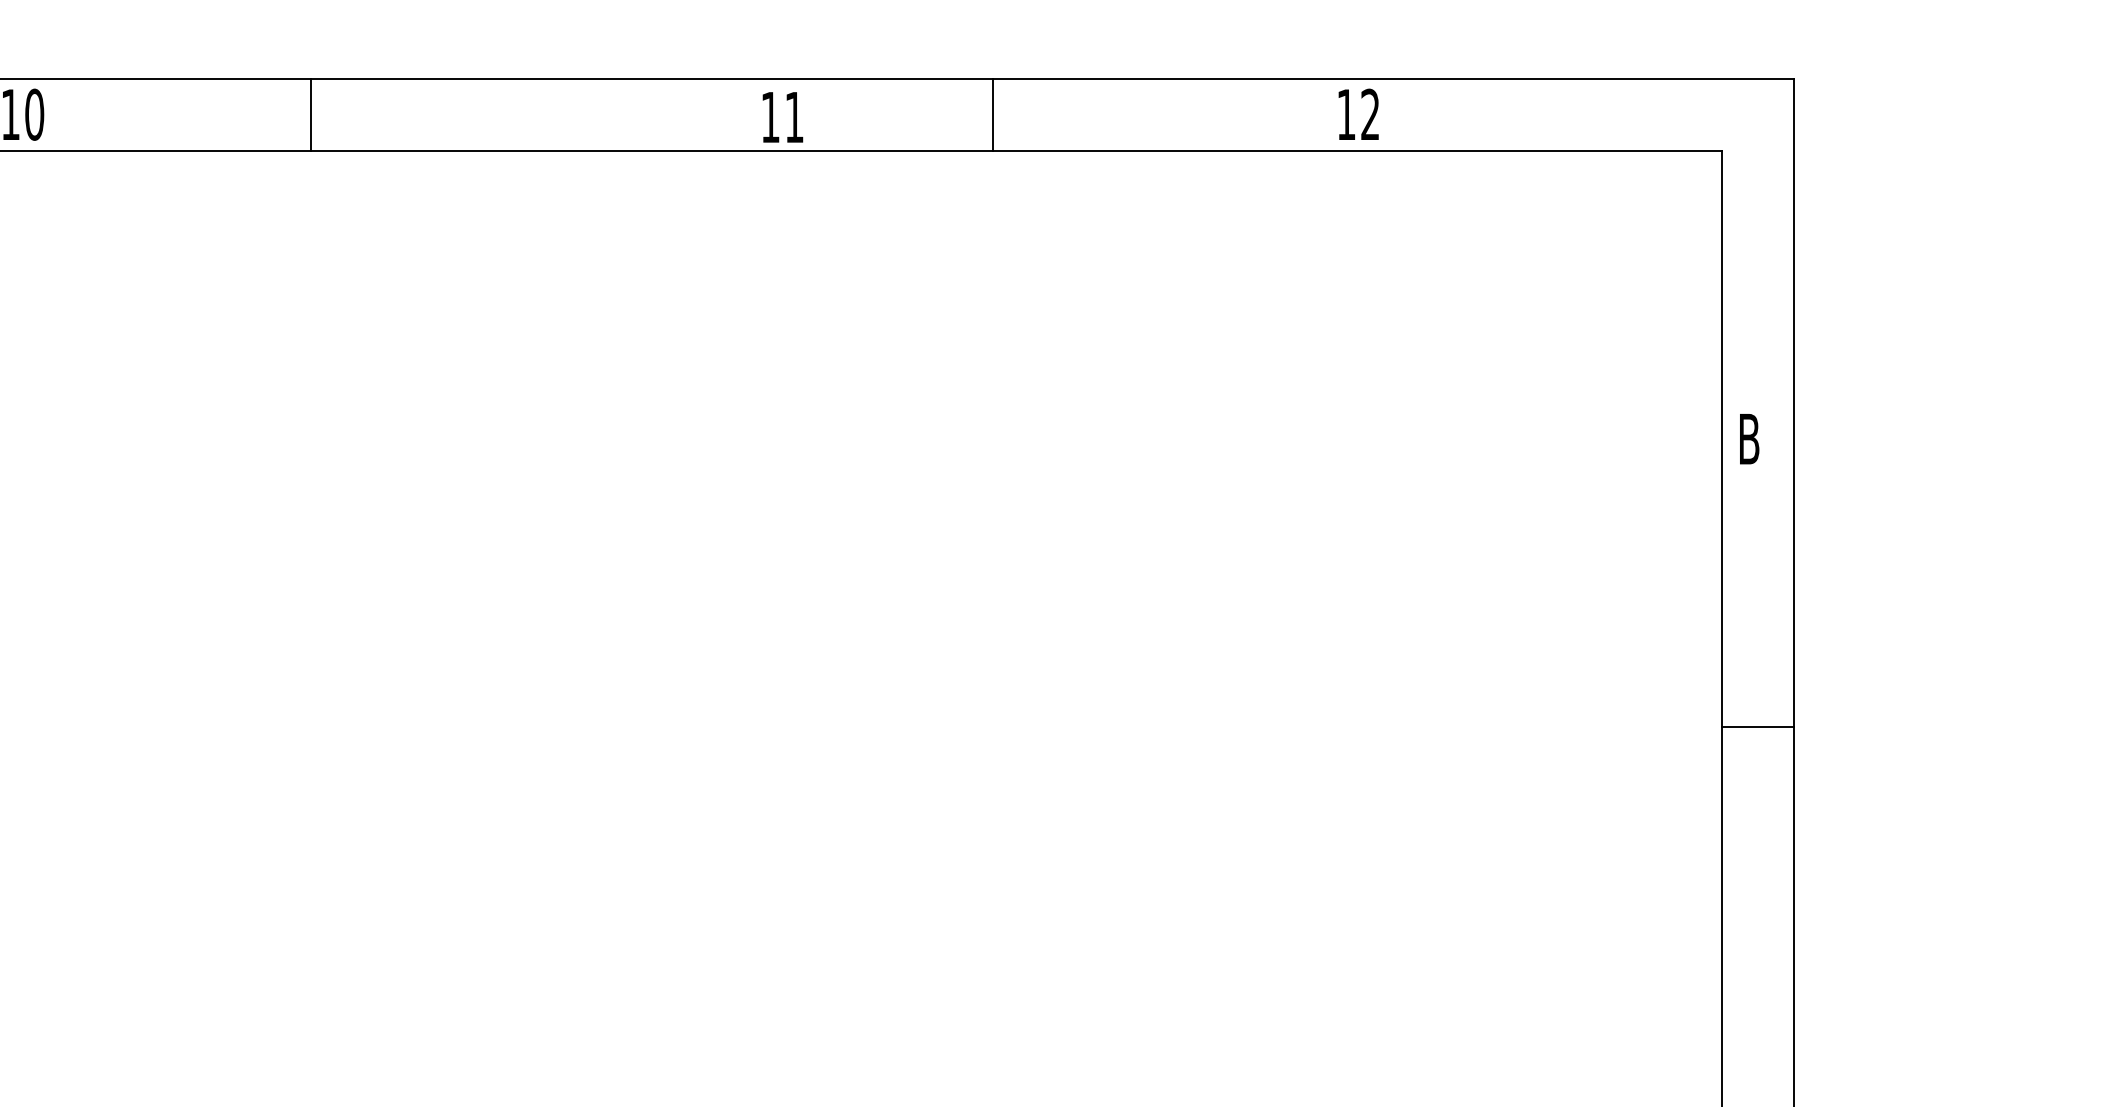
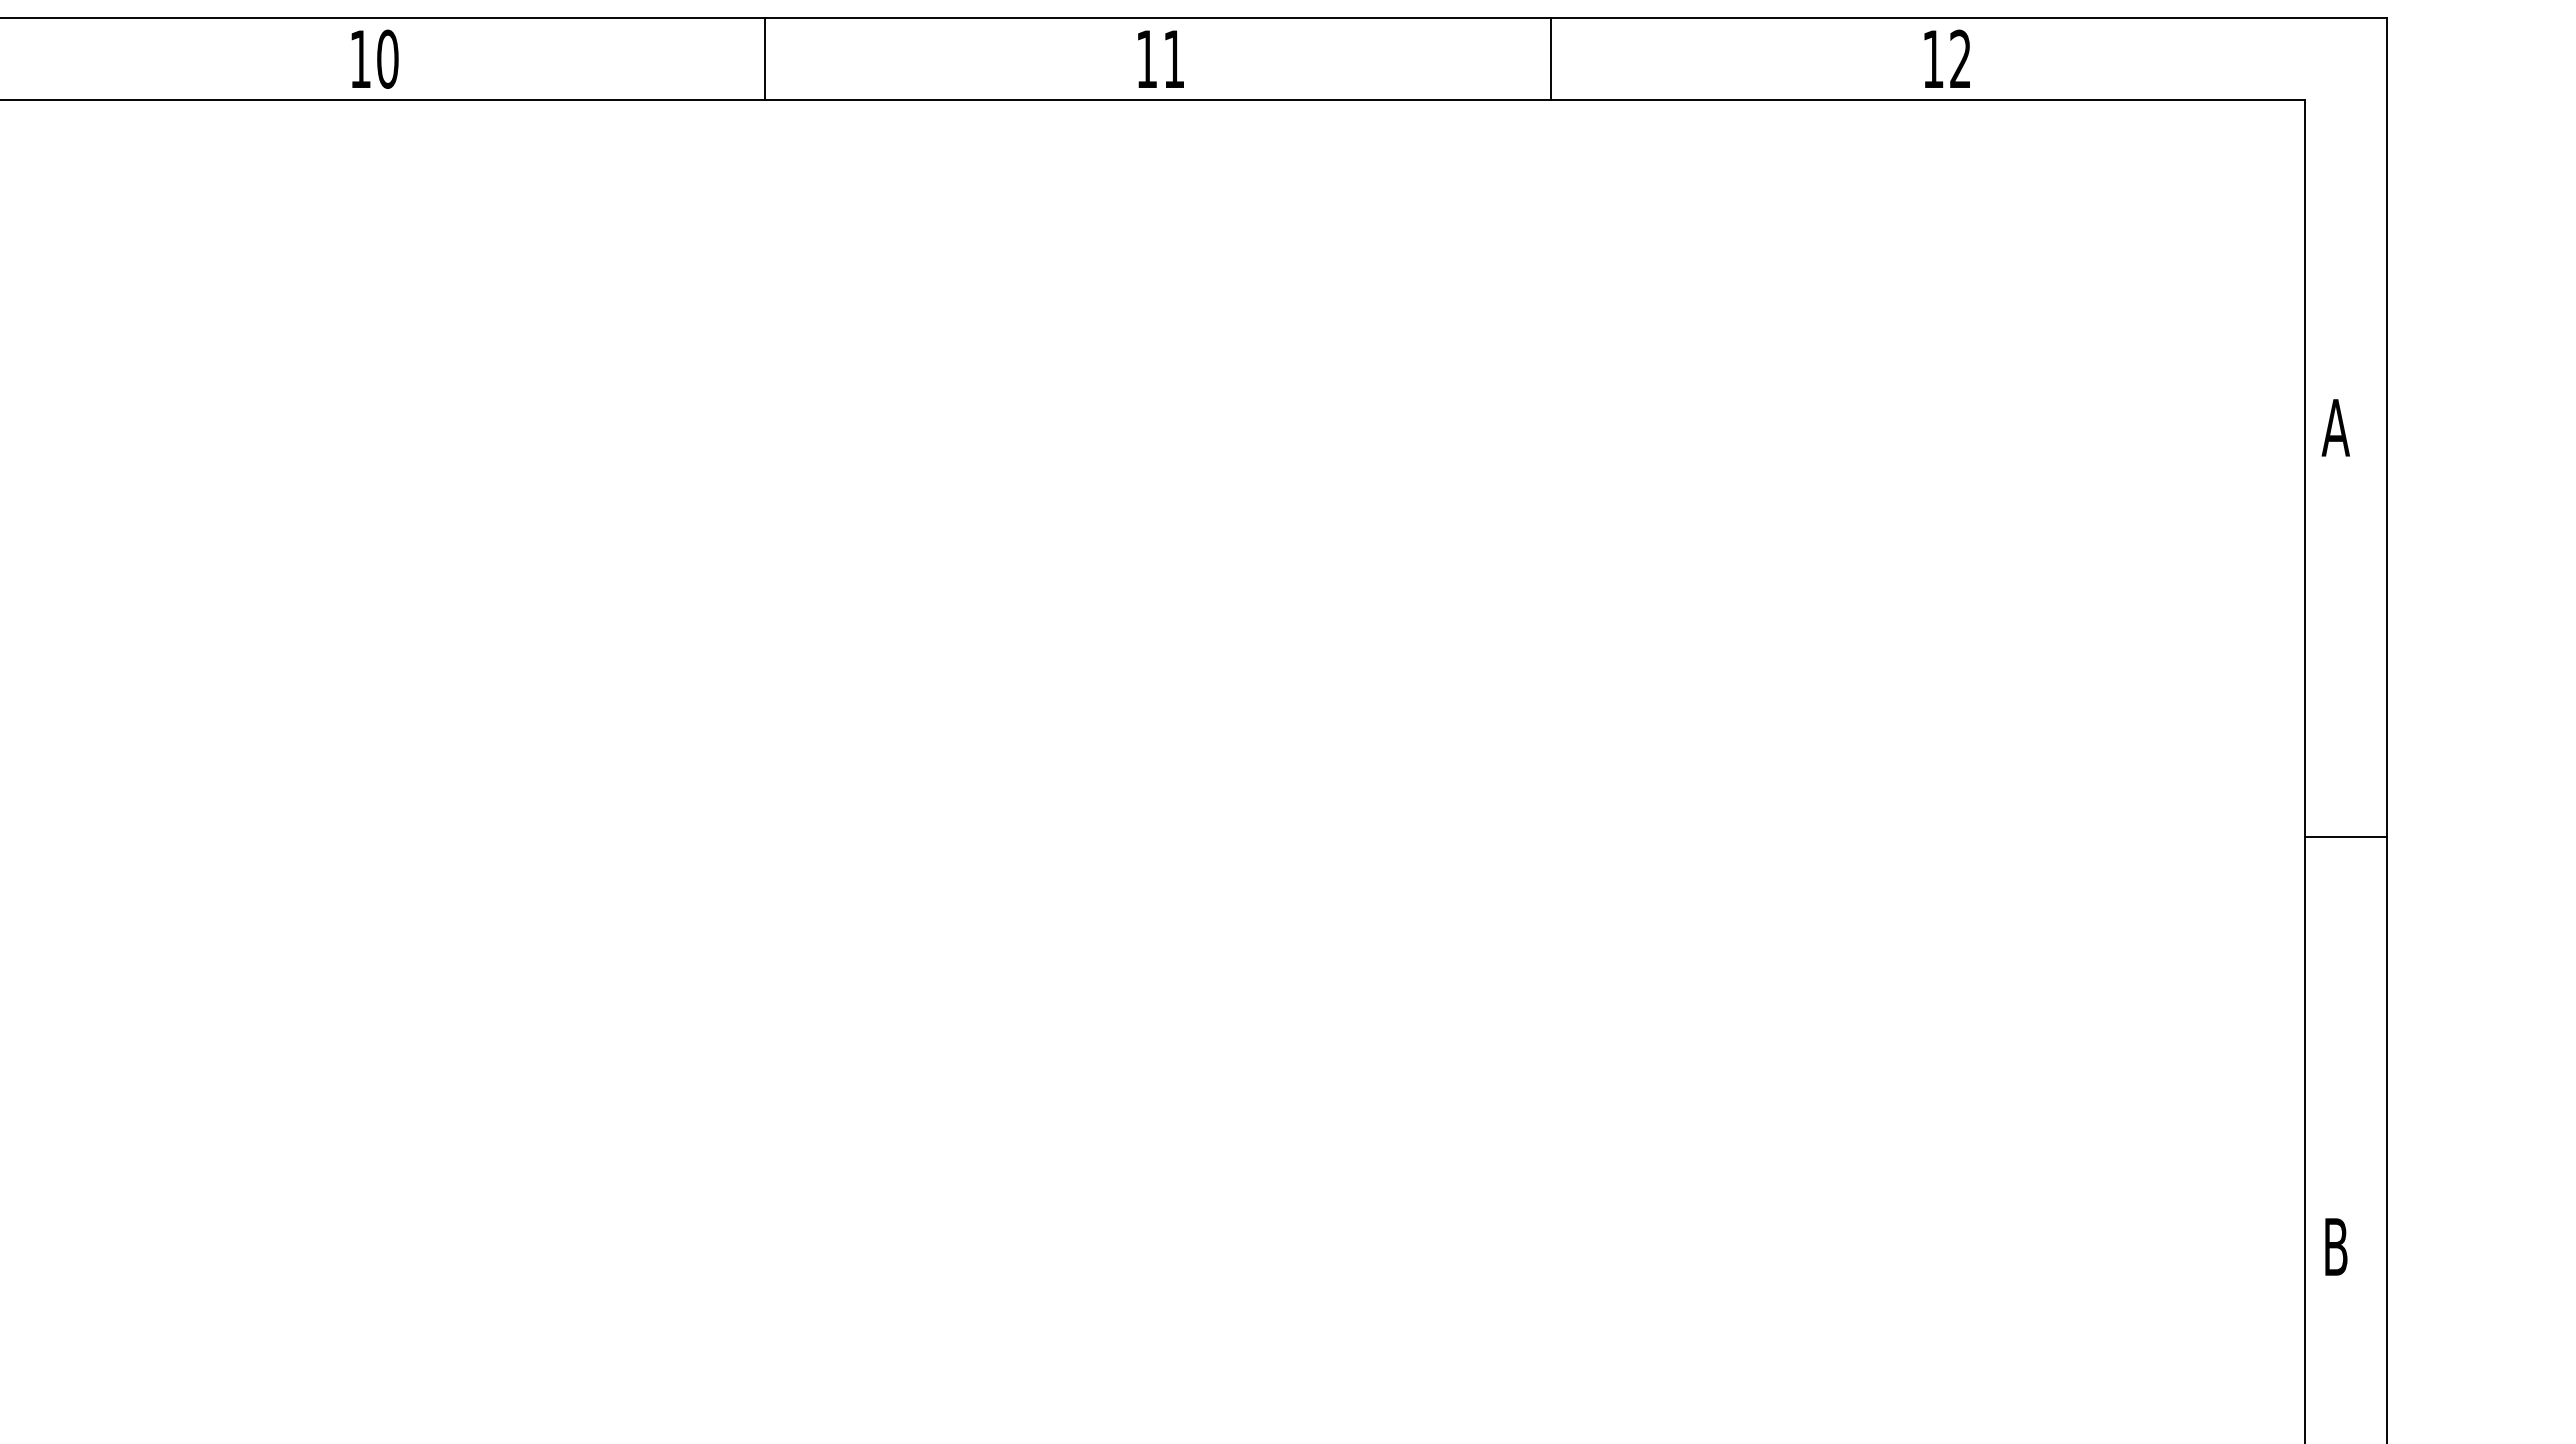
line: (310, 114) -> (764, 59), moved
line: (992, 114) -> (1551, 59), moved
text: (1358, 114) -> (1946, 58), moved
text: (782, 116) -> (1160, 58), moved
text: (1748, 438) -> (2335, 427), B -> A
line: (1757, 727) -> (2345, 837), moved

